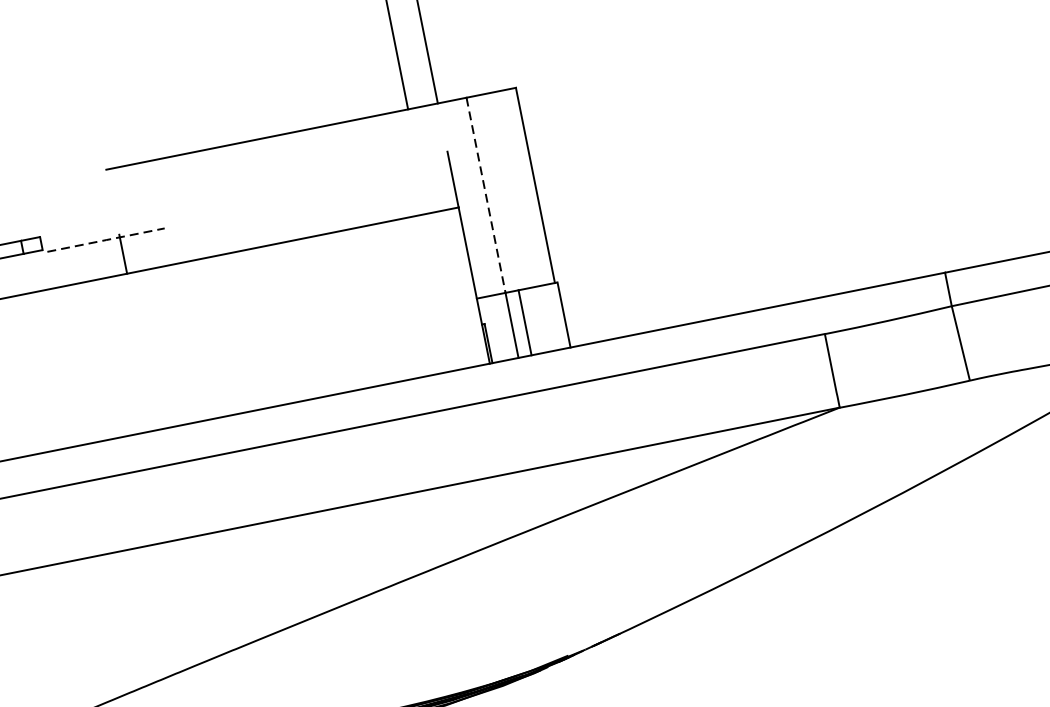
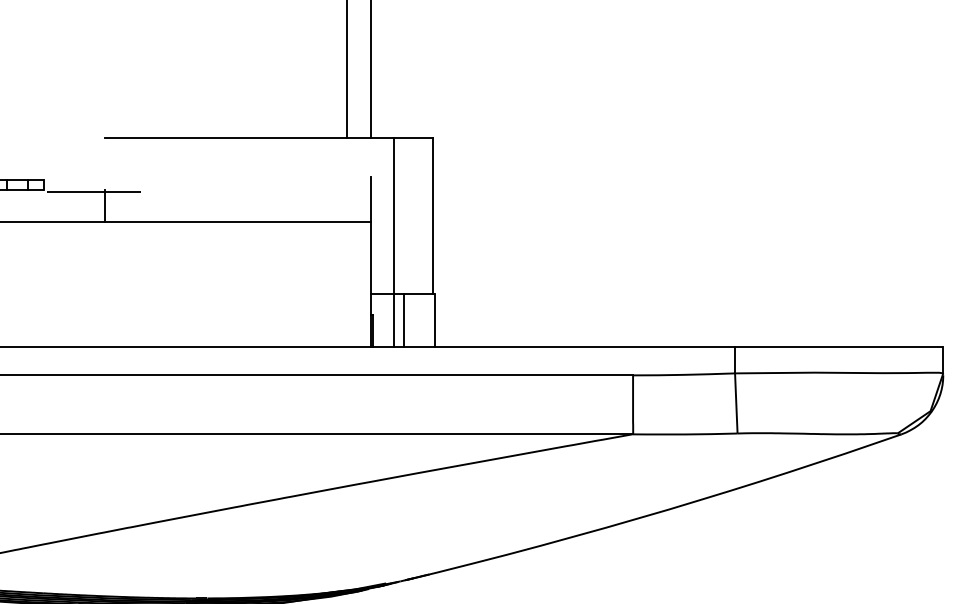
line: (486, 195) -> (393, 216), dashed -> solid
line: (106, 240) -> (94, 192), dashed -> solid

